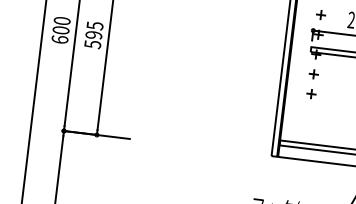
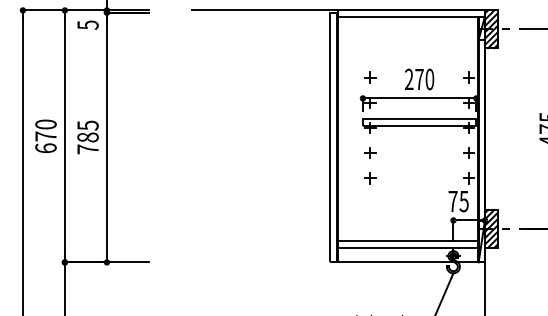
text: (60, 30) -> (45, 136), 600 -> 670
text: (92, 39) -> (87, 143), 595 -> 785

